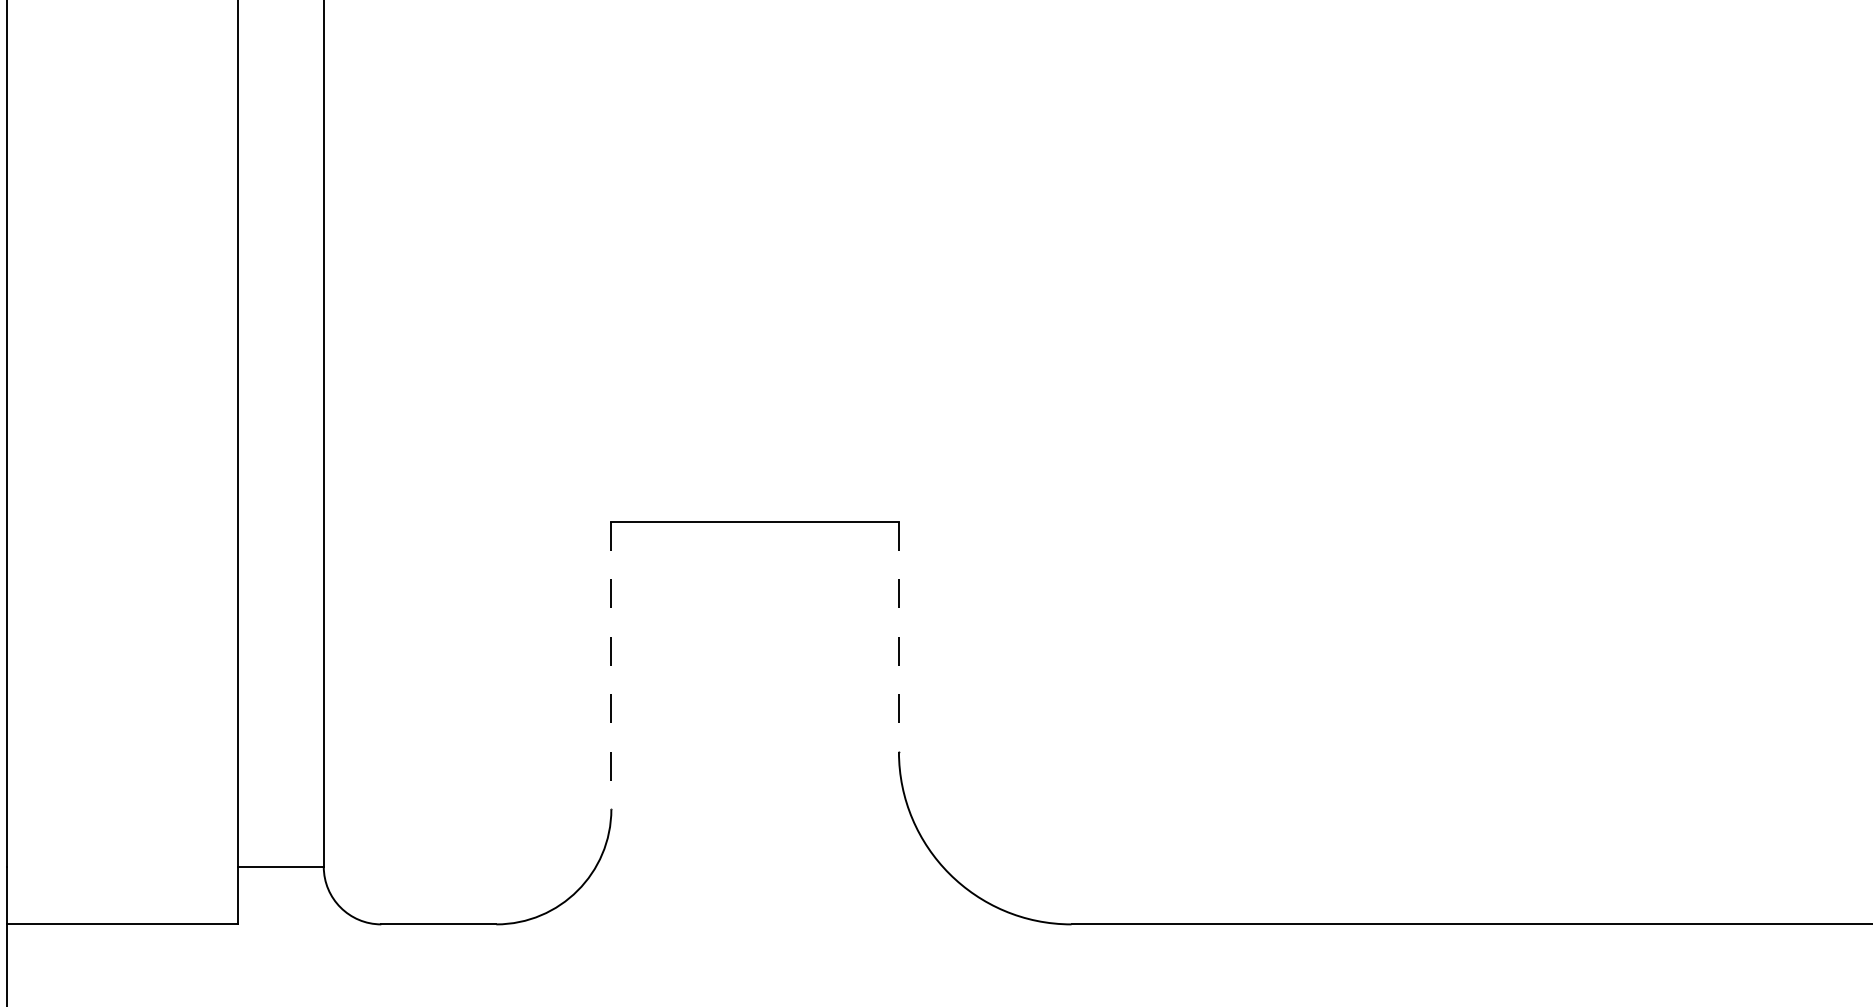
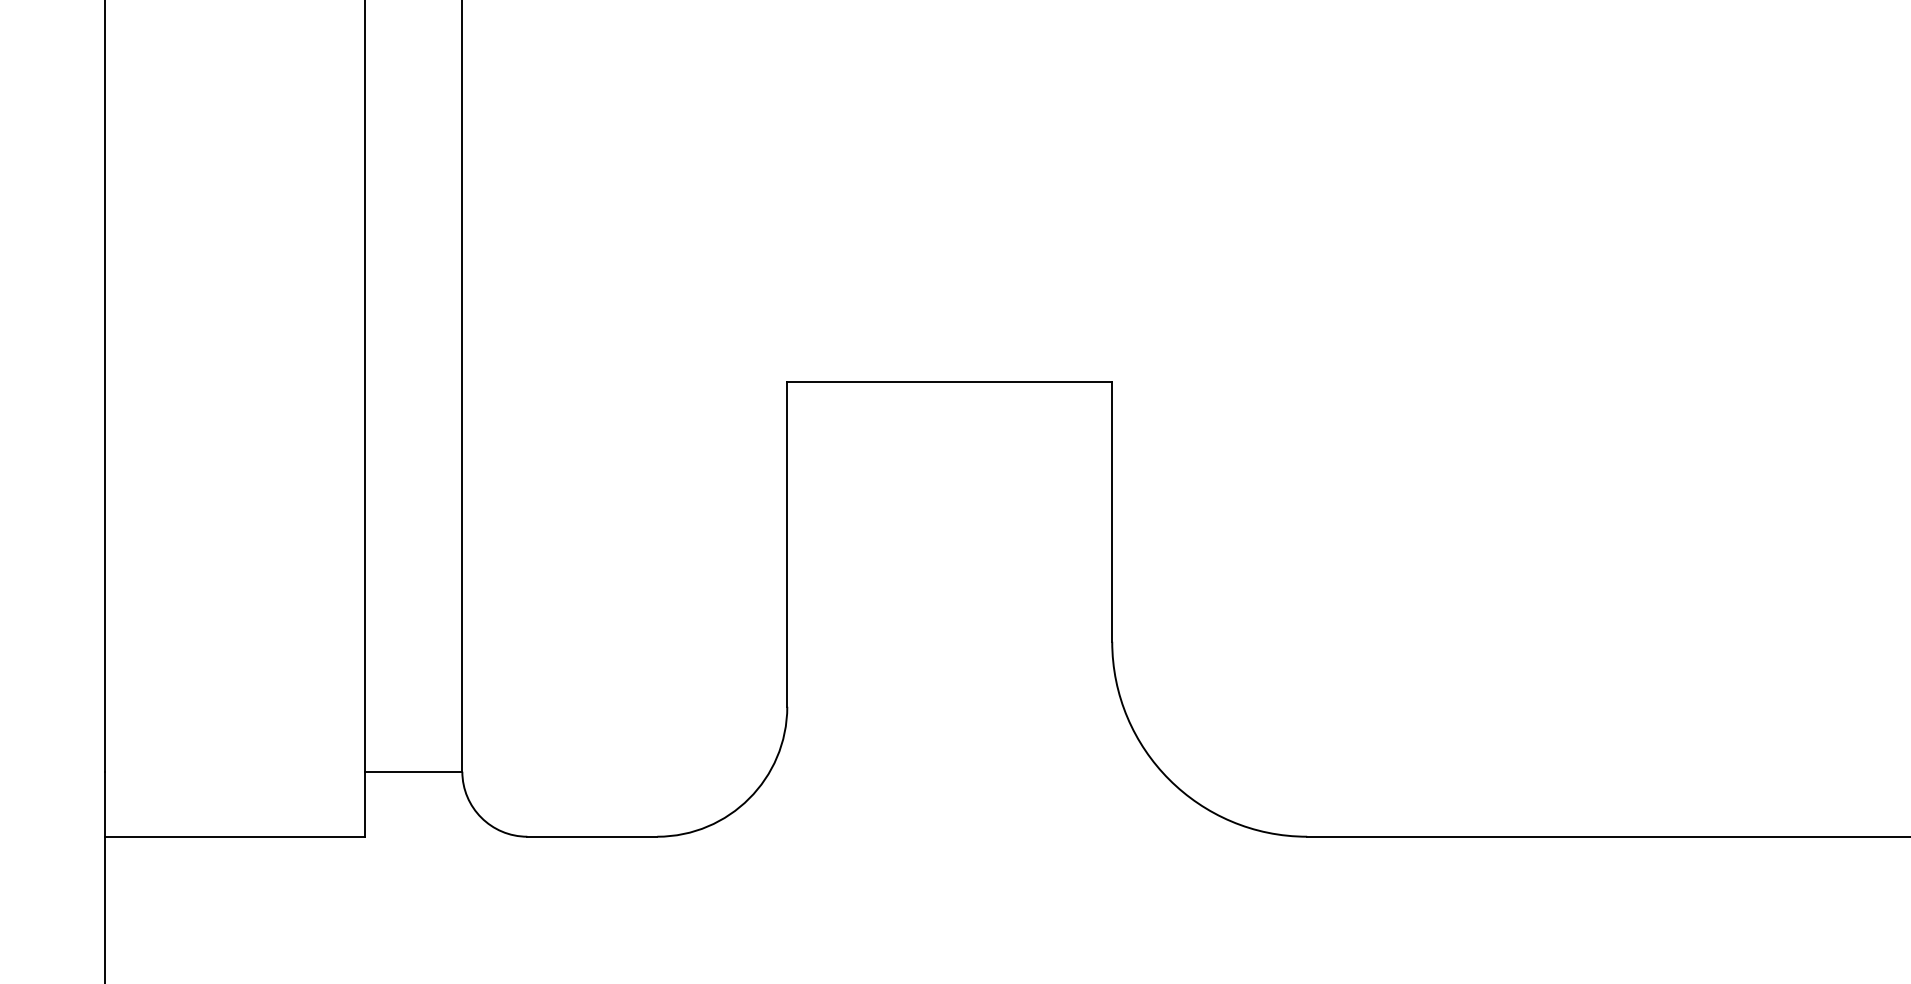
line: (898, 637) -> (1111, 512), dashed -> solid
line: (611, 665) -> (787, 544), dashed -> solid

